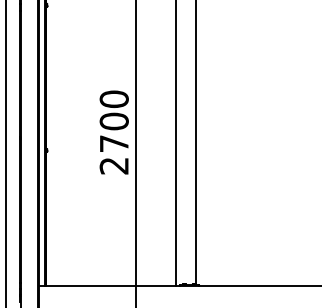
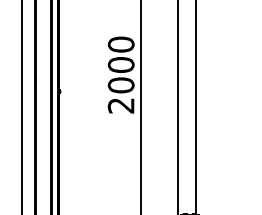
text: (113, 143) -> (120, 85), 2700 -> 2000

